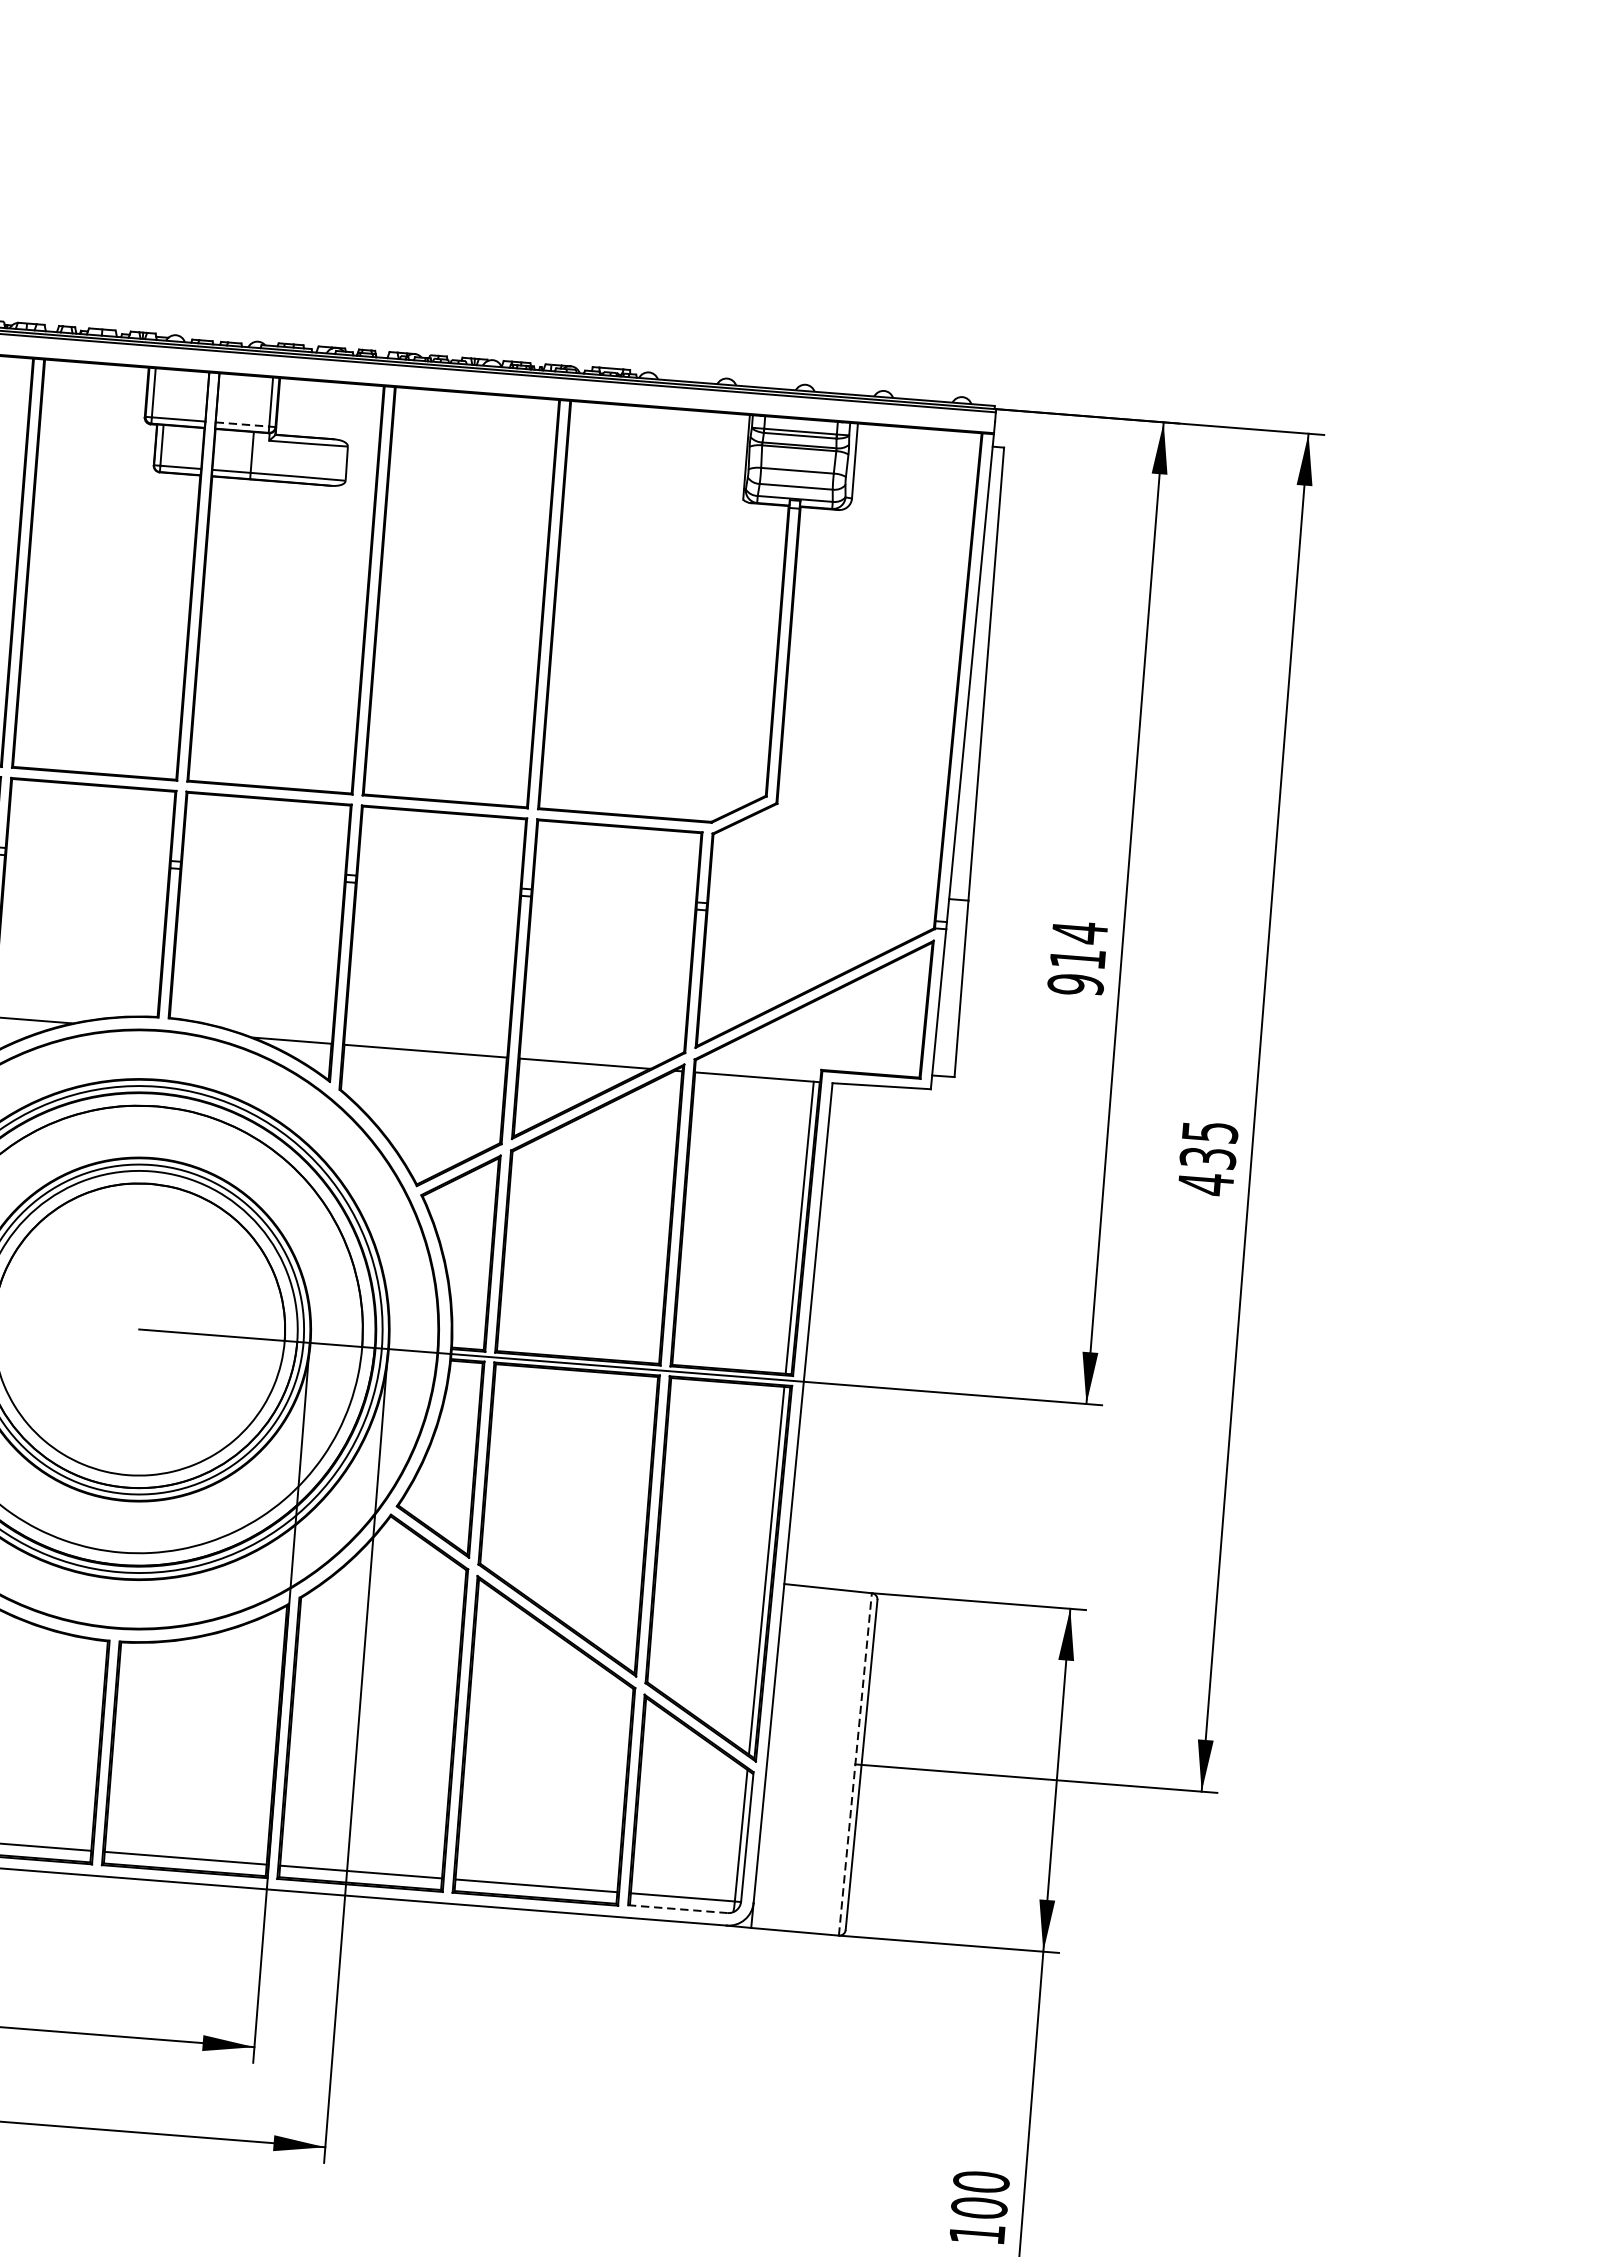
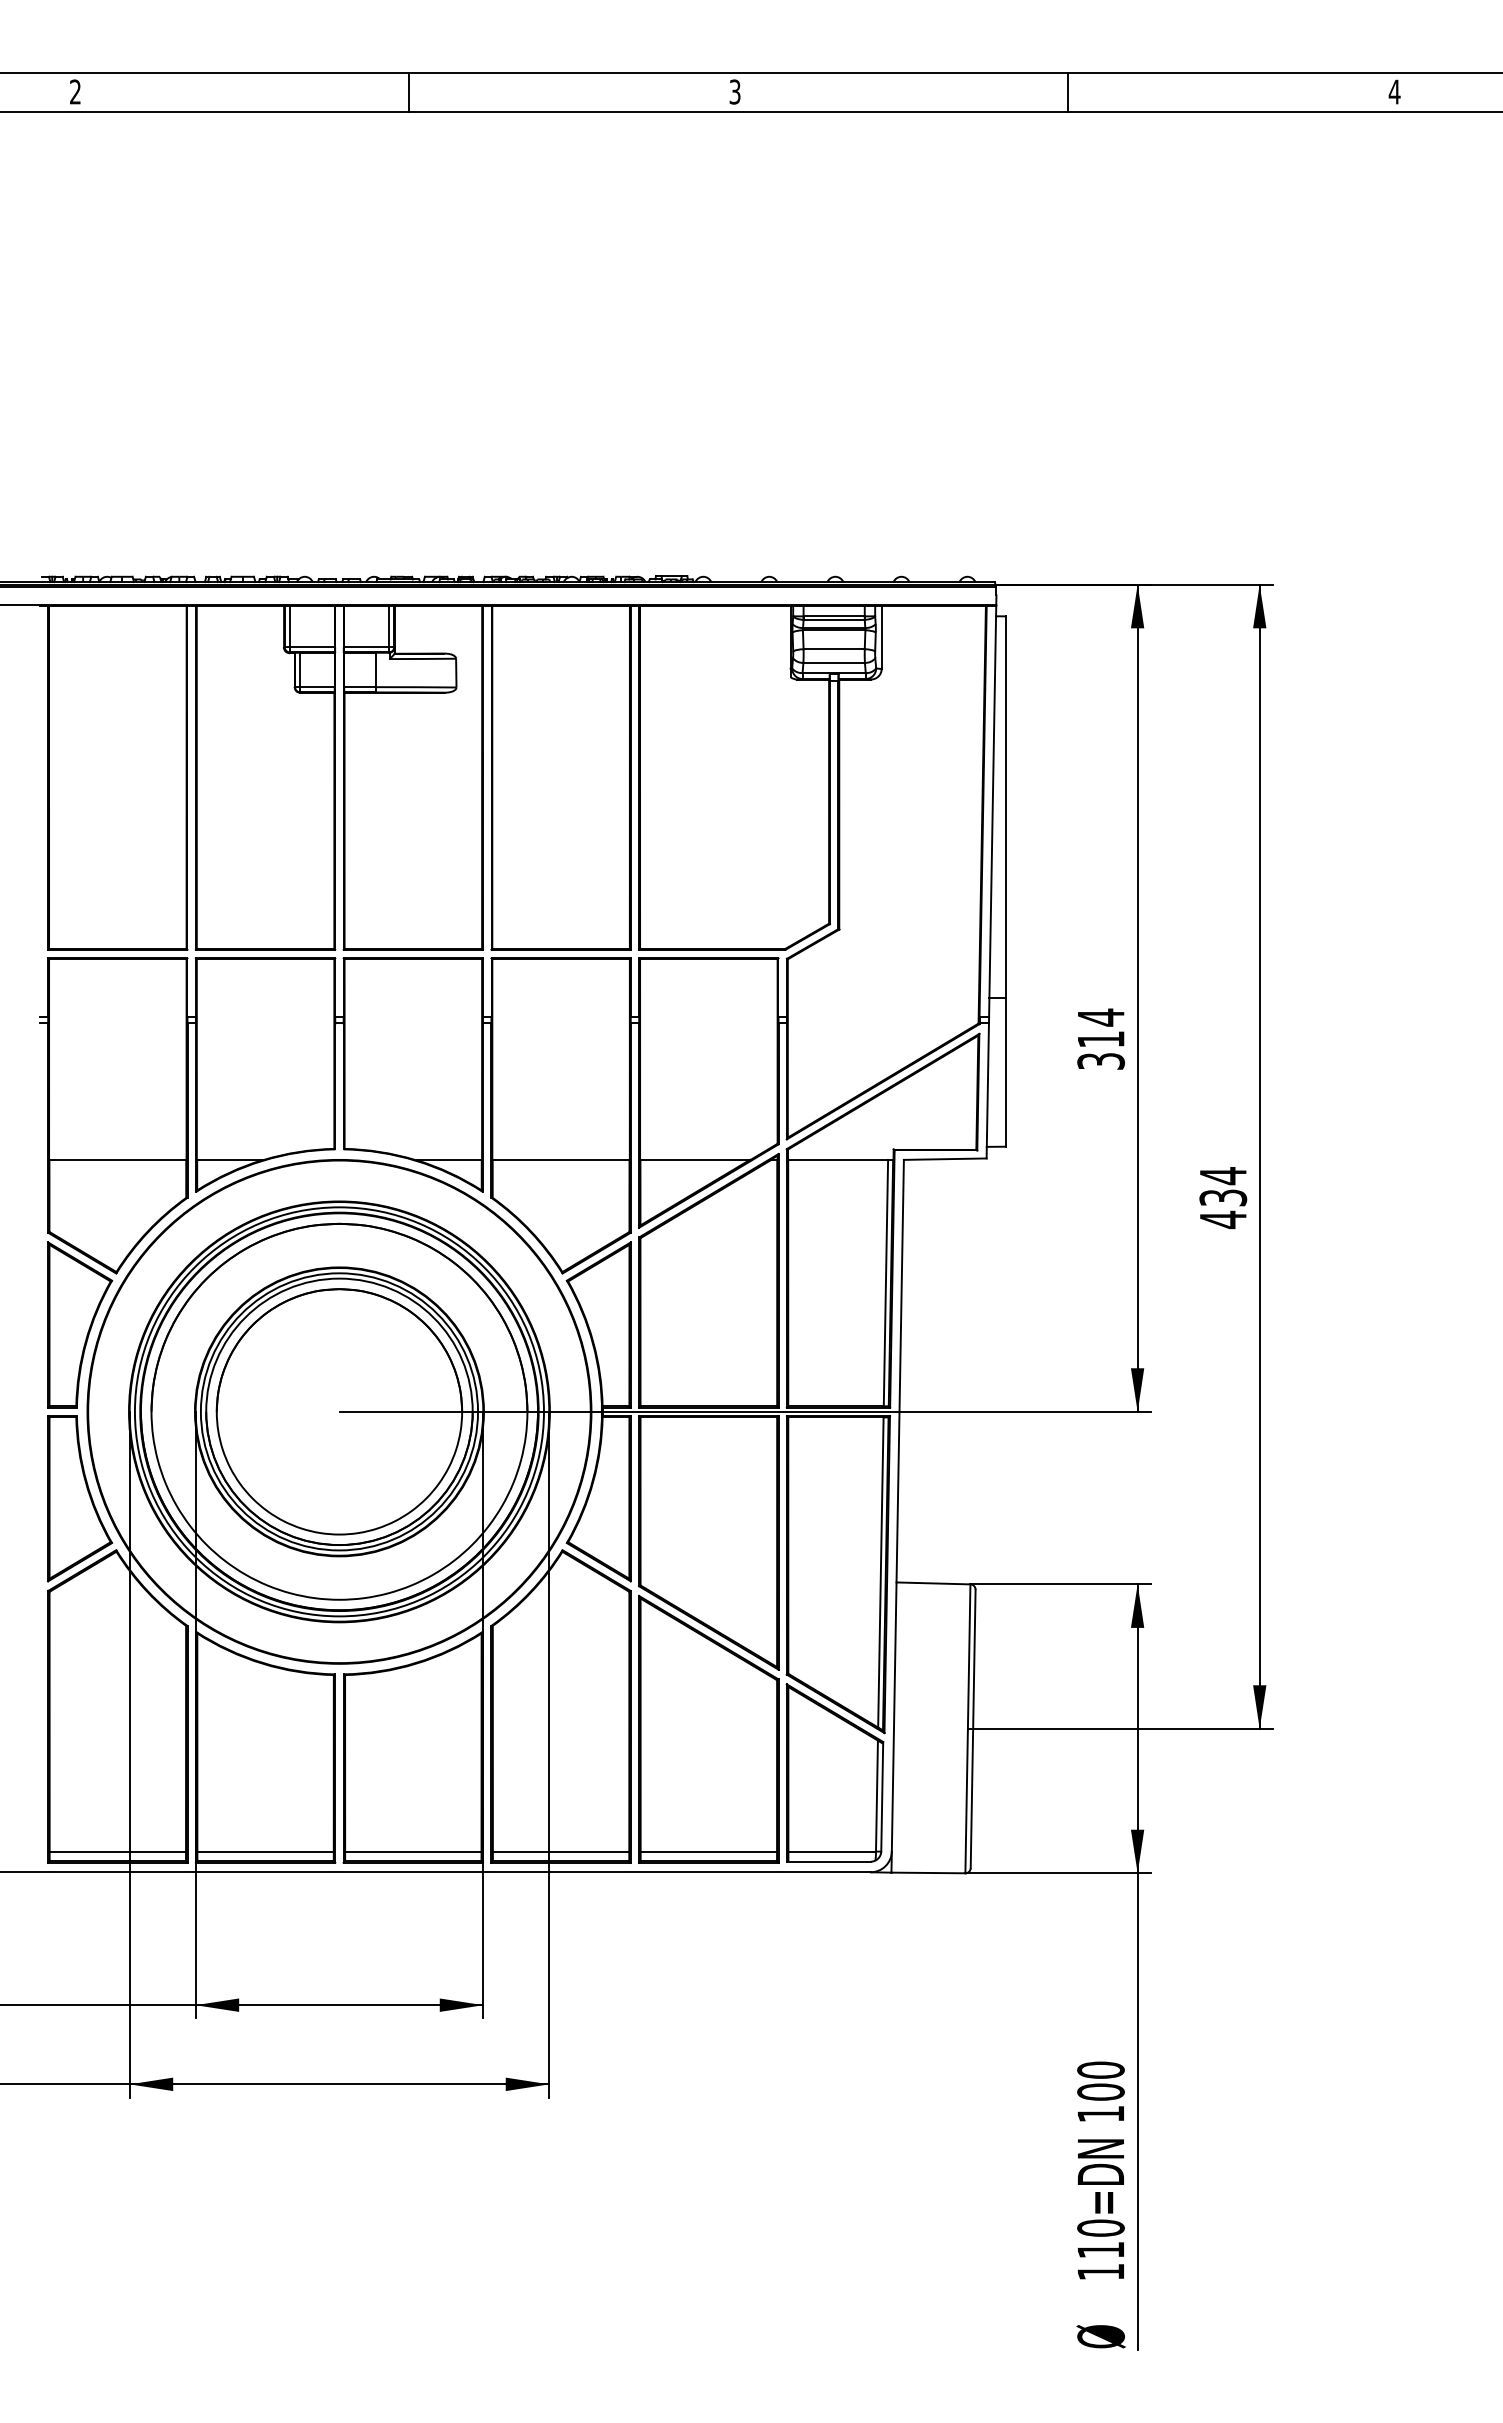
line: (242, 424) -> (366, 647), dashed -> solid
text: (1075, 984) -> (1100, 1061), 914 -> 314
text: (1210, 1132) -> (1223, 1176), 435 -> 434
line: (854, 1763) -> (967, 1728), dashed -> solid
line: (677, 1908) -> (828, 1861), dashed -> solid

